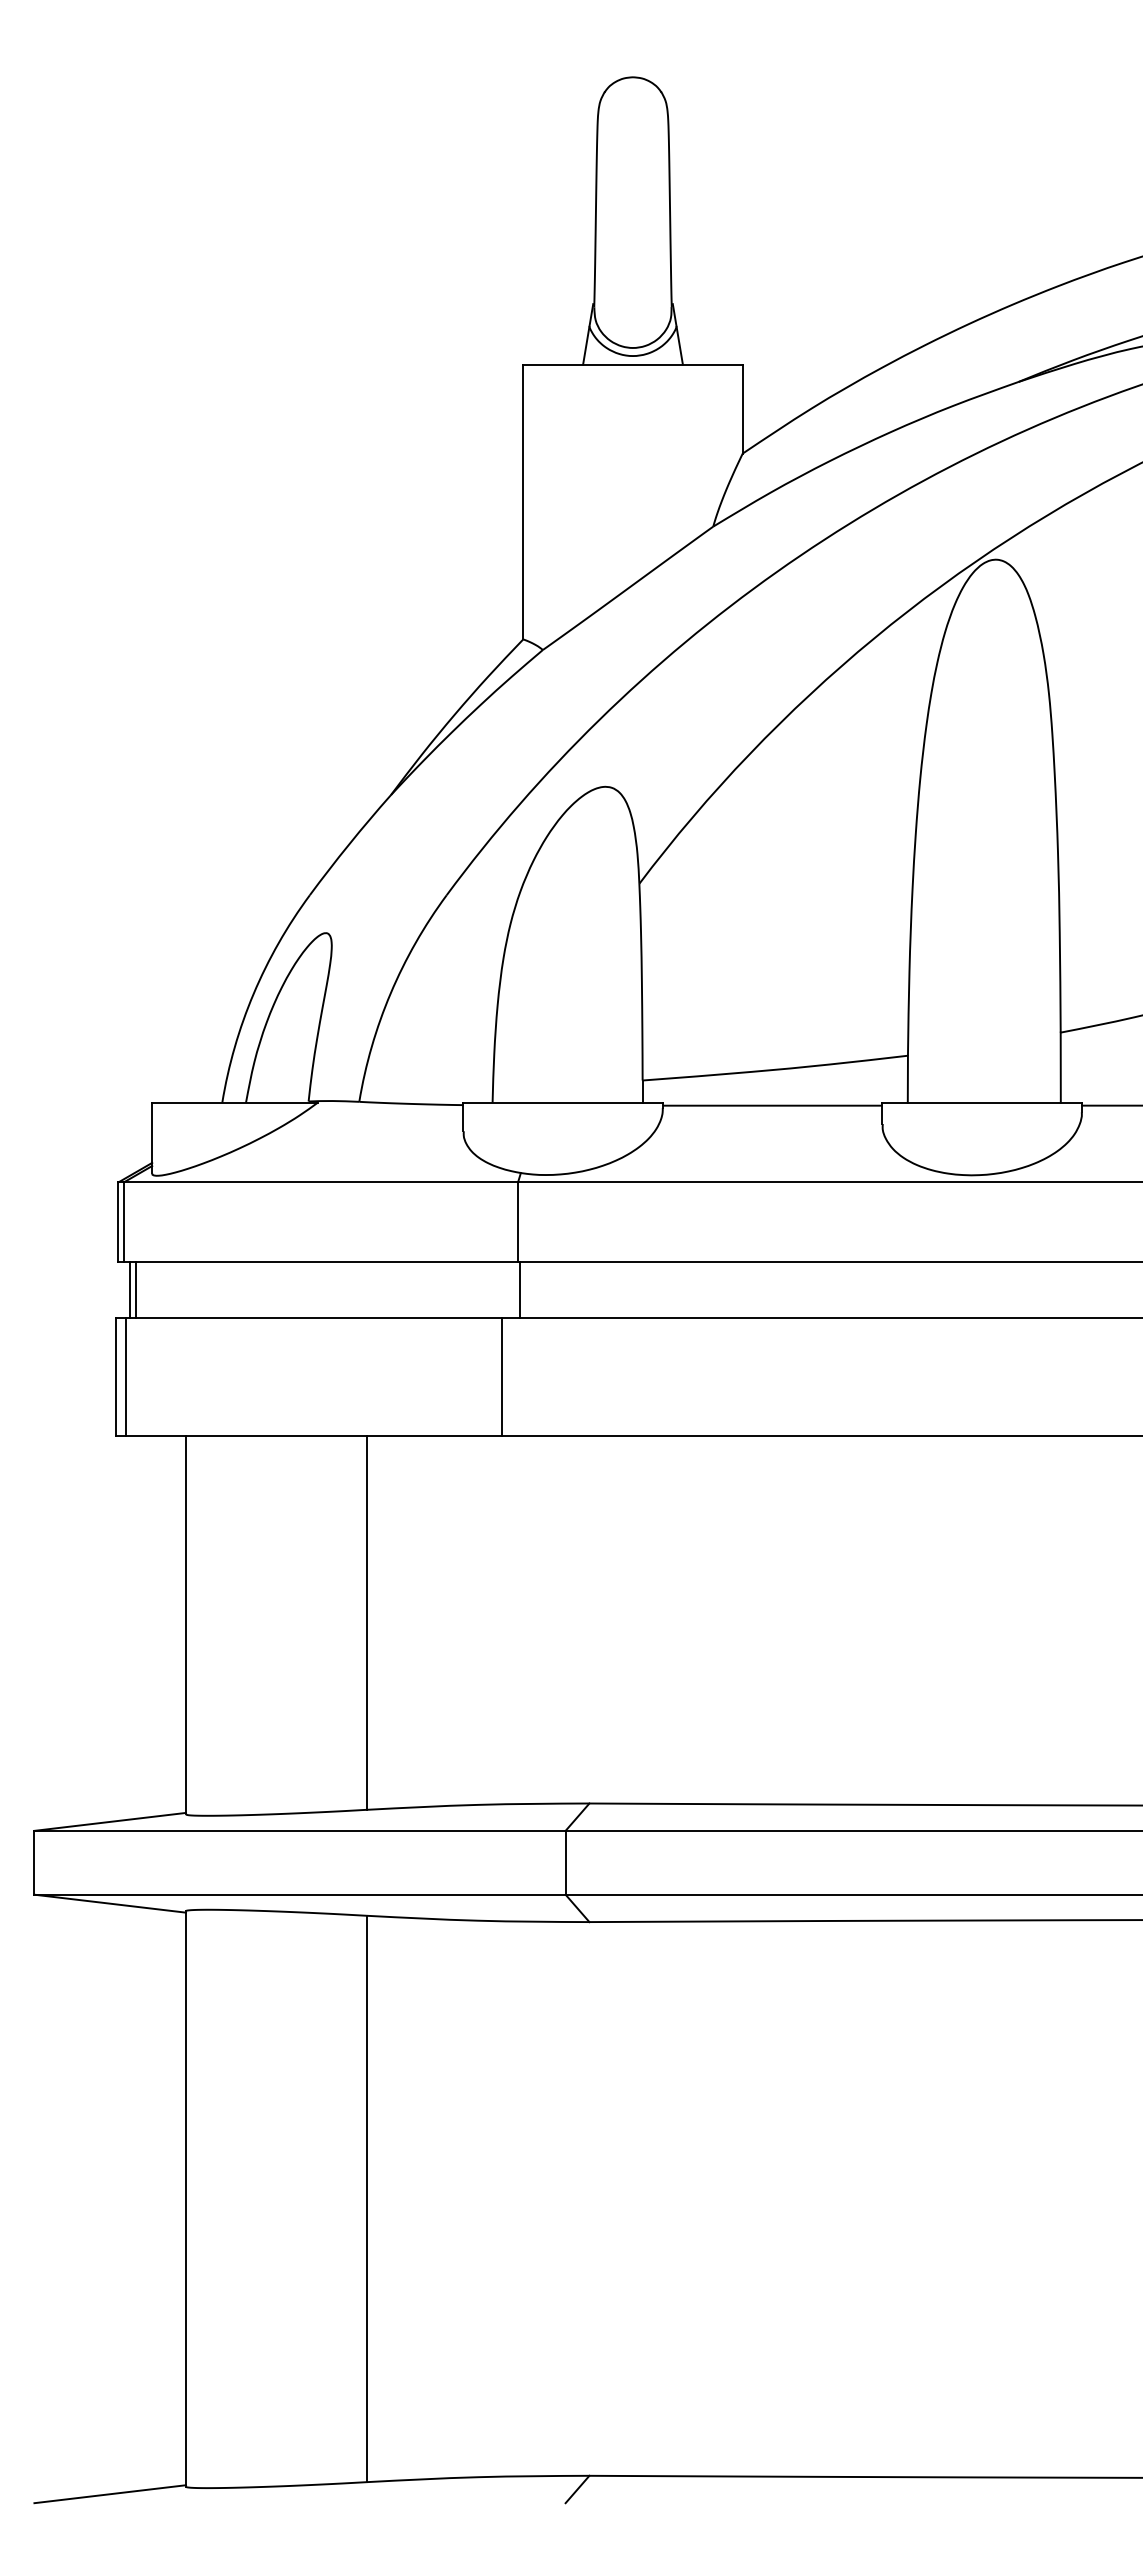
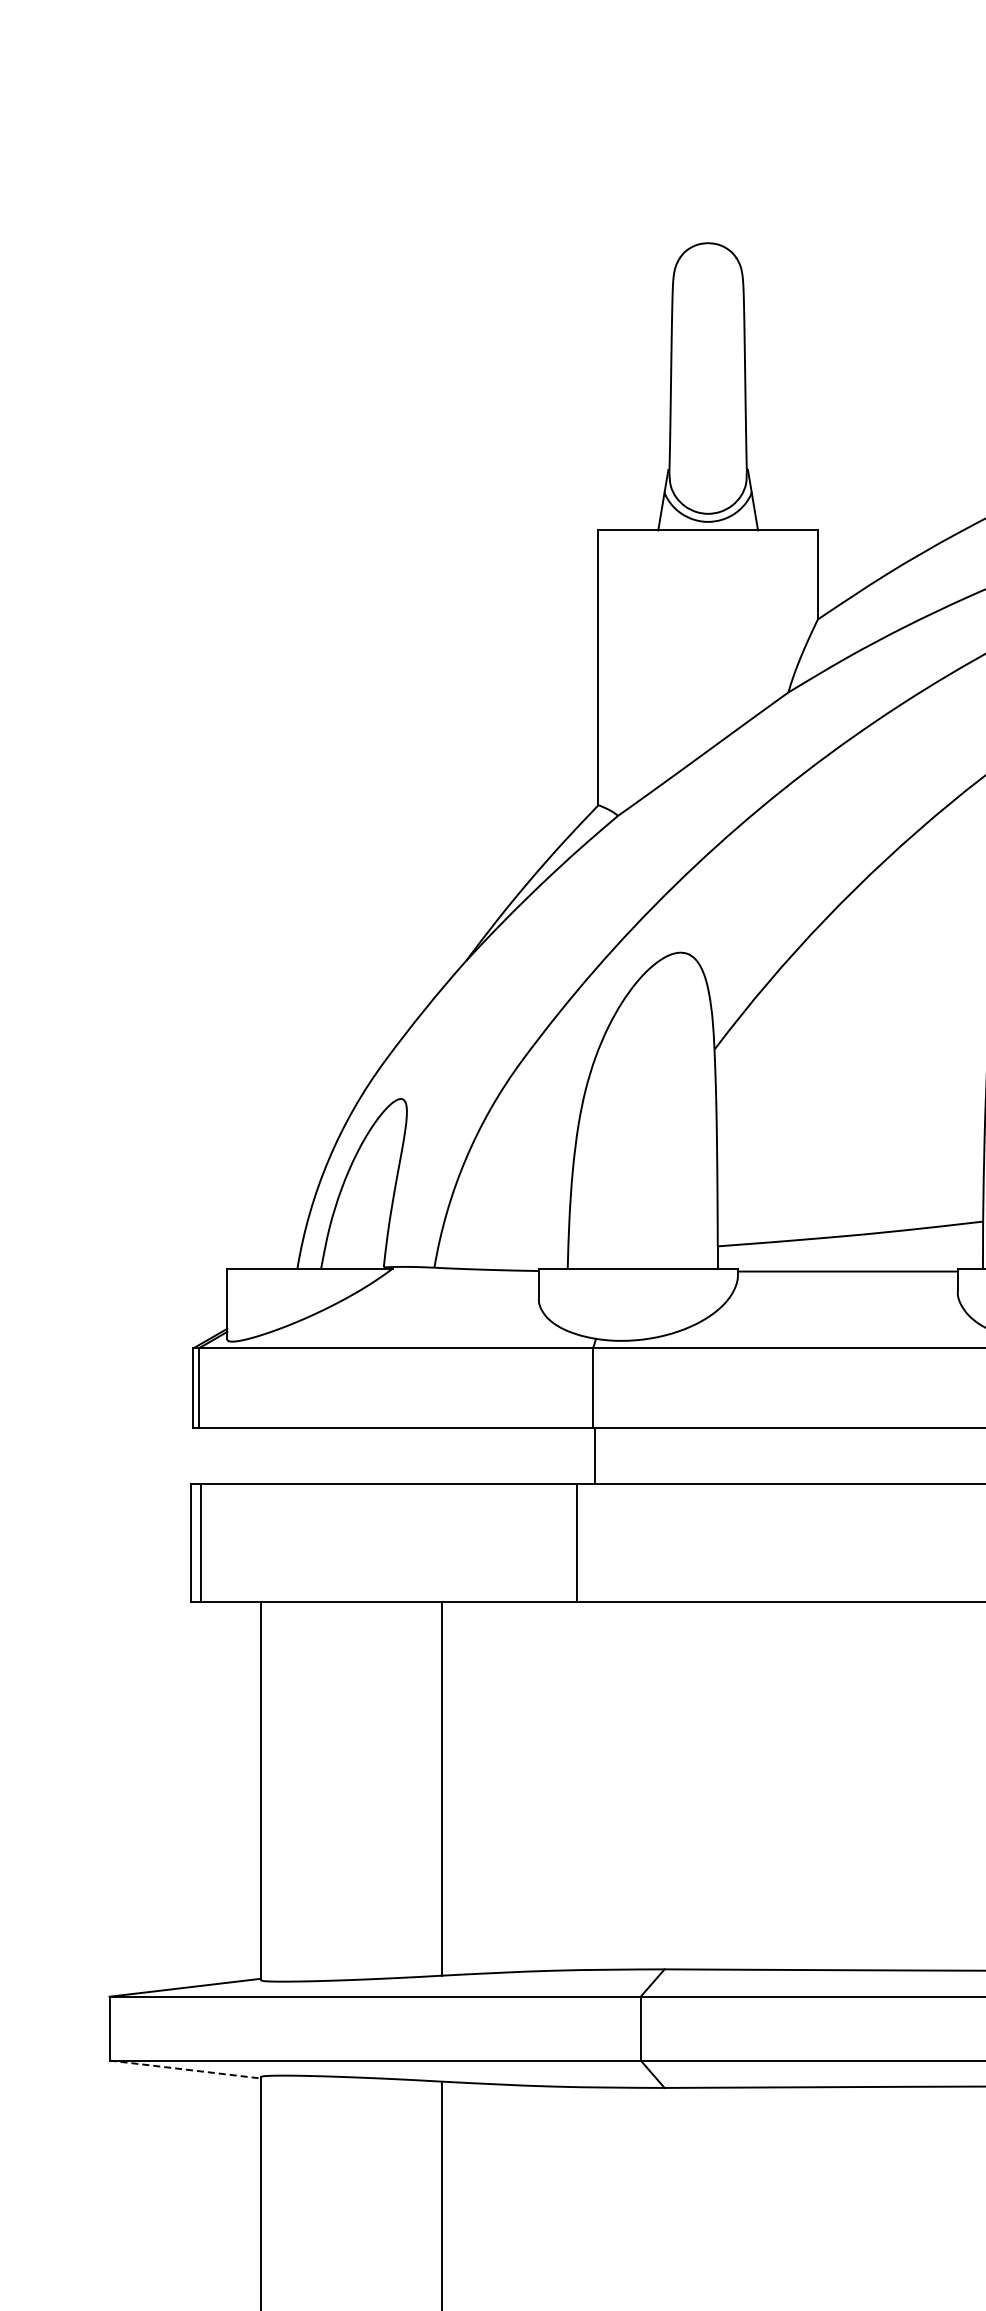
line: (130, 1290) -> (205, 1456), removed
line: (135, 1290) -> (210, 1456), removed
line: (110, 1903) -> (185, 2069), solid -> dashed

